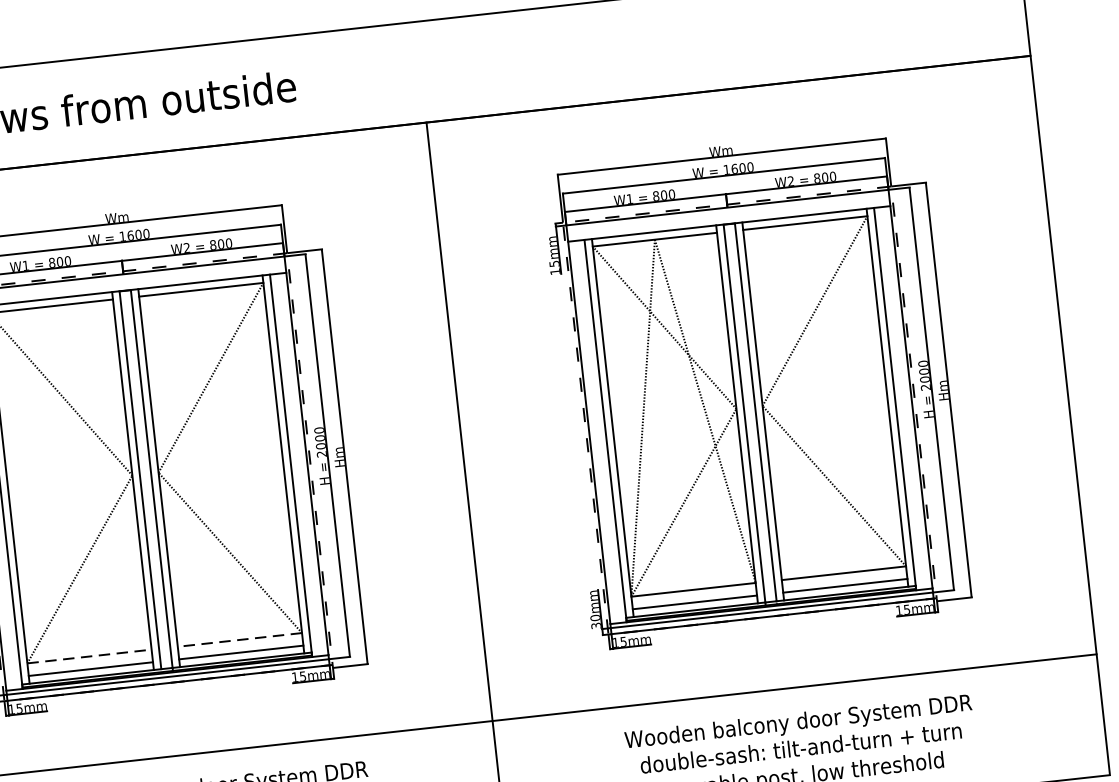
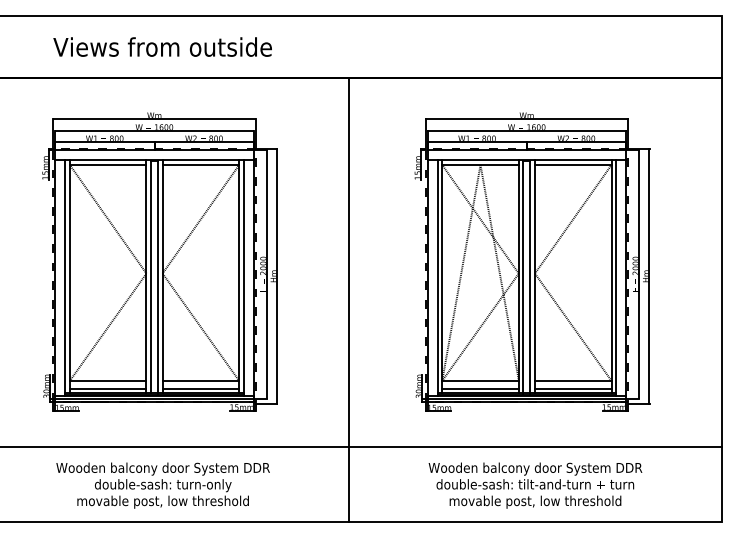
line: (239, 639) -> (200, 380), dashed -> solid
line: (89, 655) -> (108, 380), dashed -> solid

